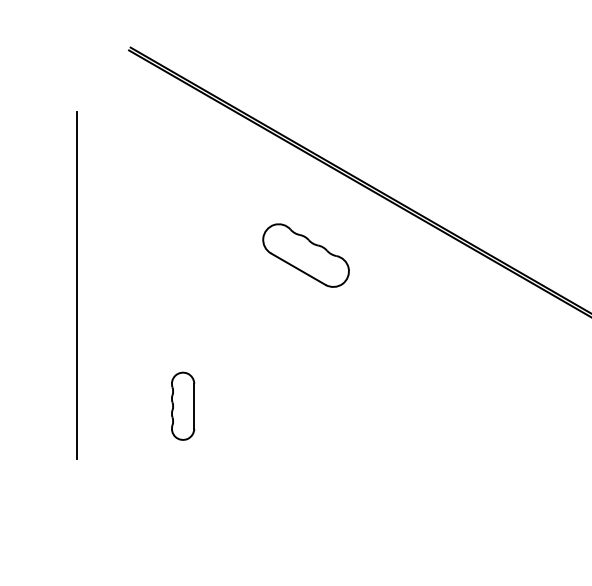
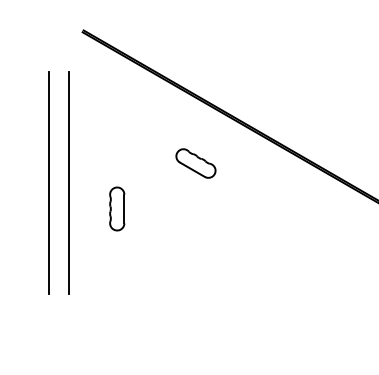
part: (305, 255) -> (195, 163), size x0.71
line: (108, 285) -> (69, 182), added
part: (183, 405) -> (117, 208), moved

